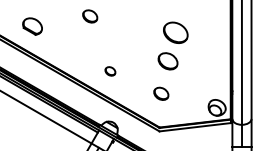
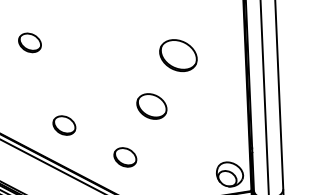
part: (175, 32) -> (177, 55), moved
part: (110, 71) -> (64, 125), size x1.43
part: (161, 93) -> (125, 156), moved

